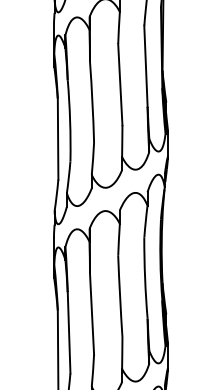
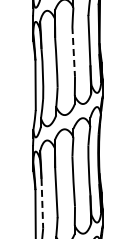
line: (119, 83) -> (73, 51), solid -> dashed
line: (69, 332) -> (42, 203), solid -> dashed

